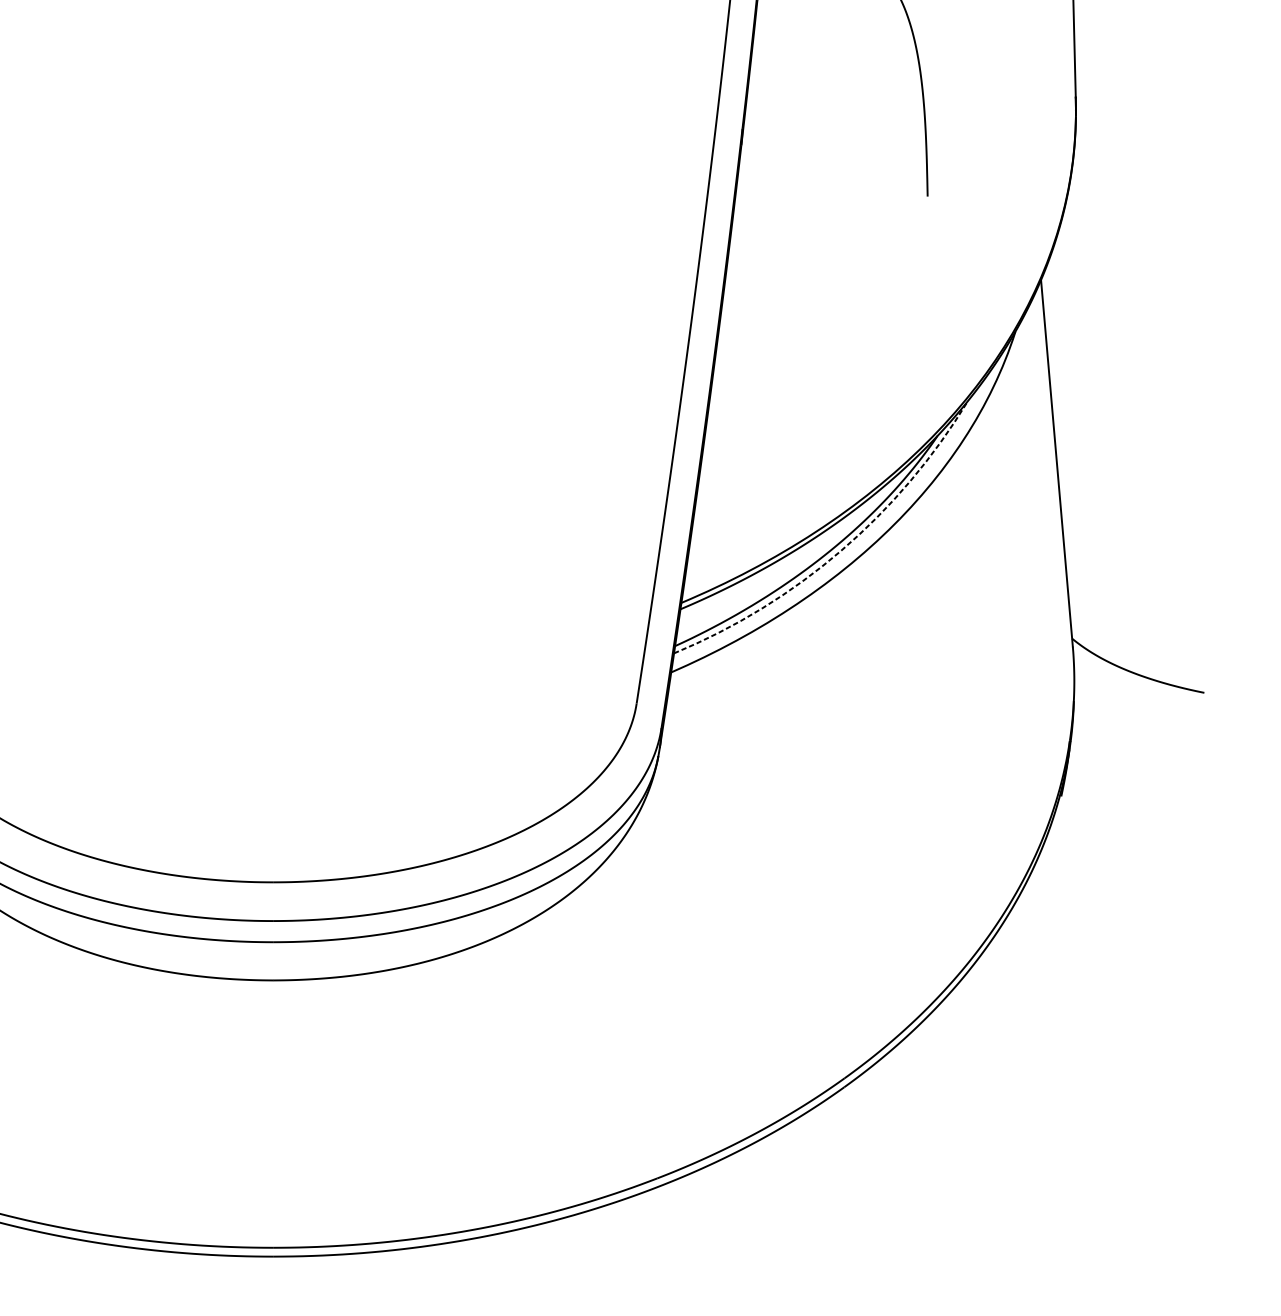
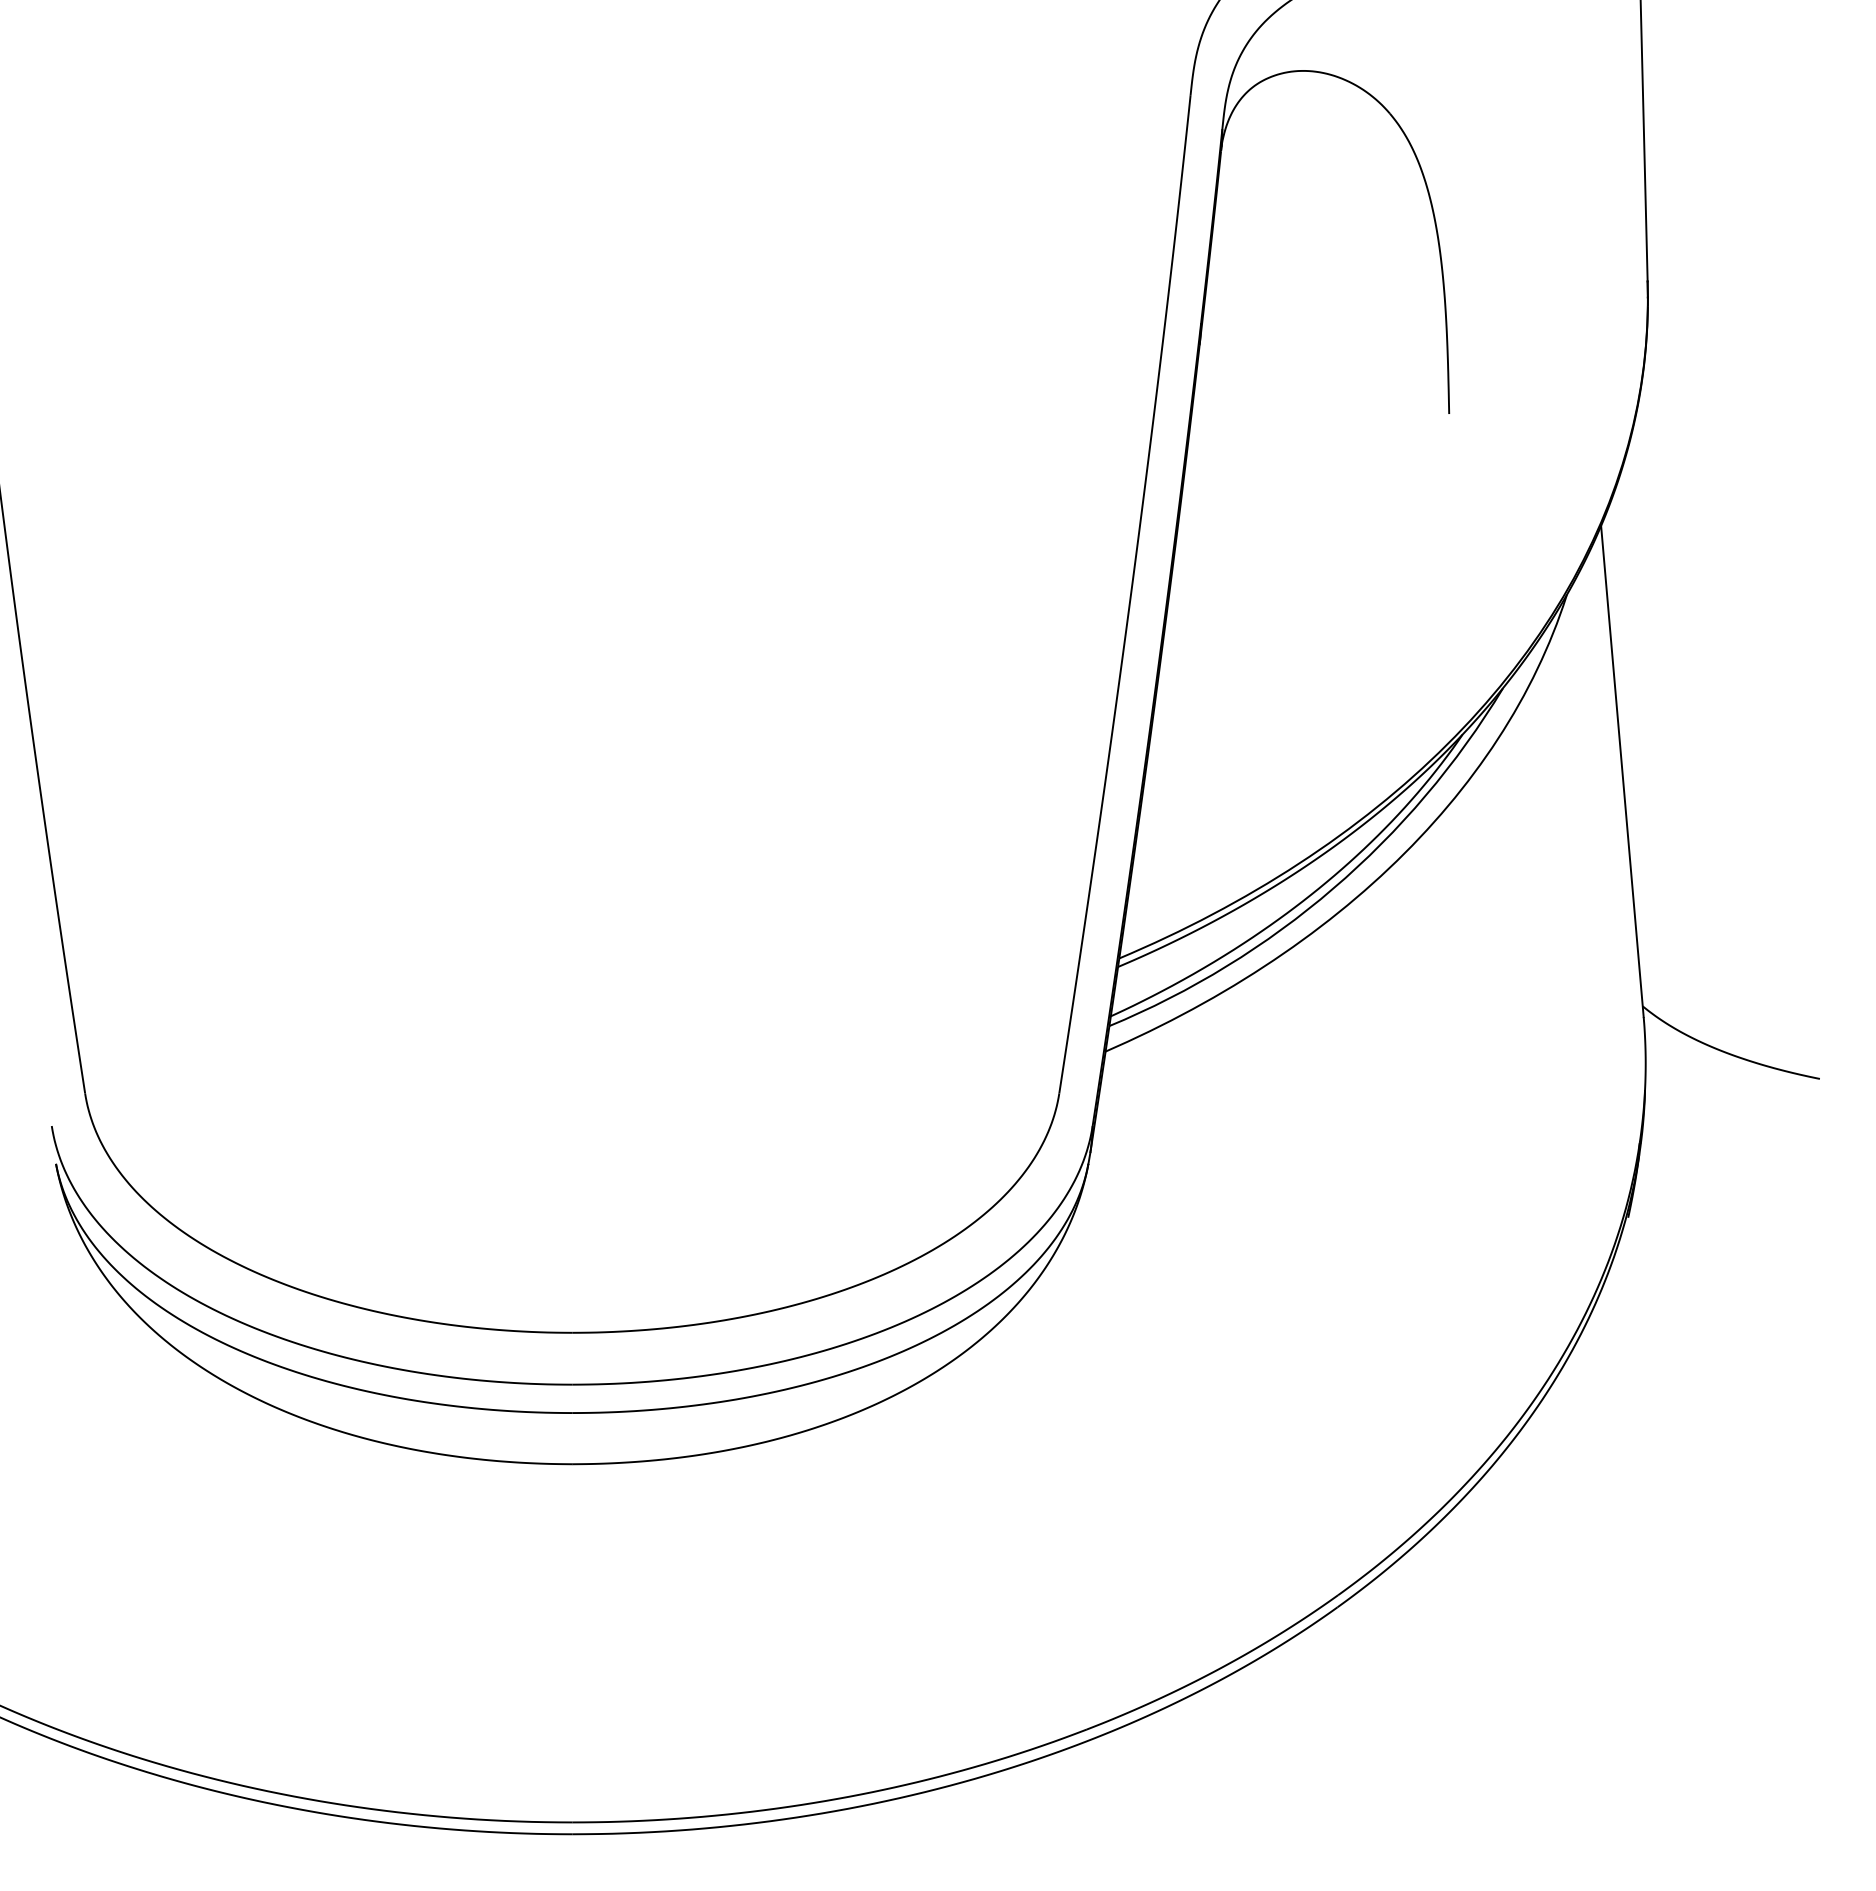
arc: (841, 550) -> (1333, 888), dashed -> solid

